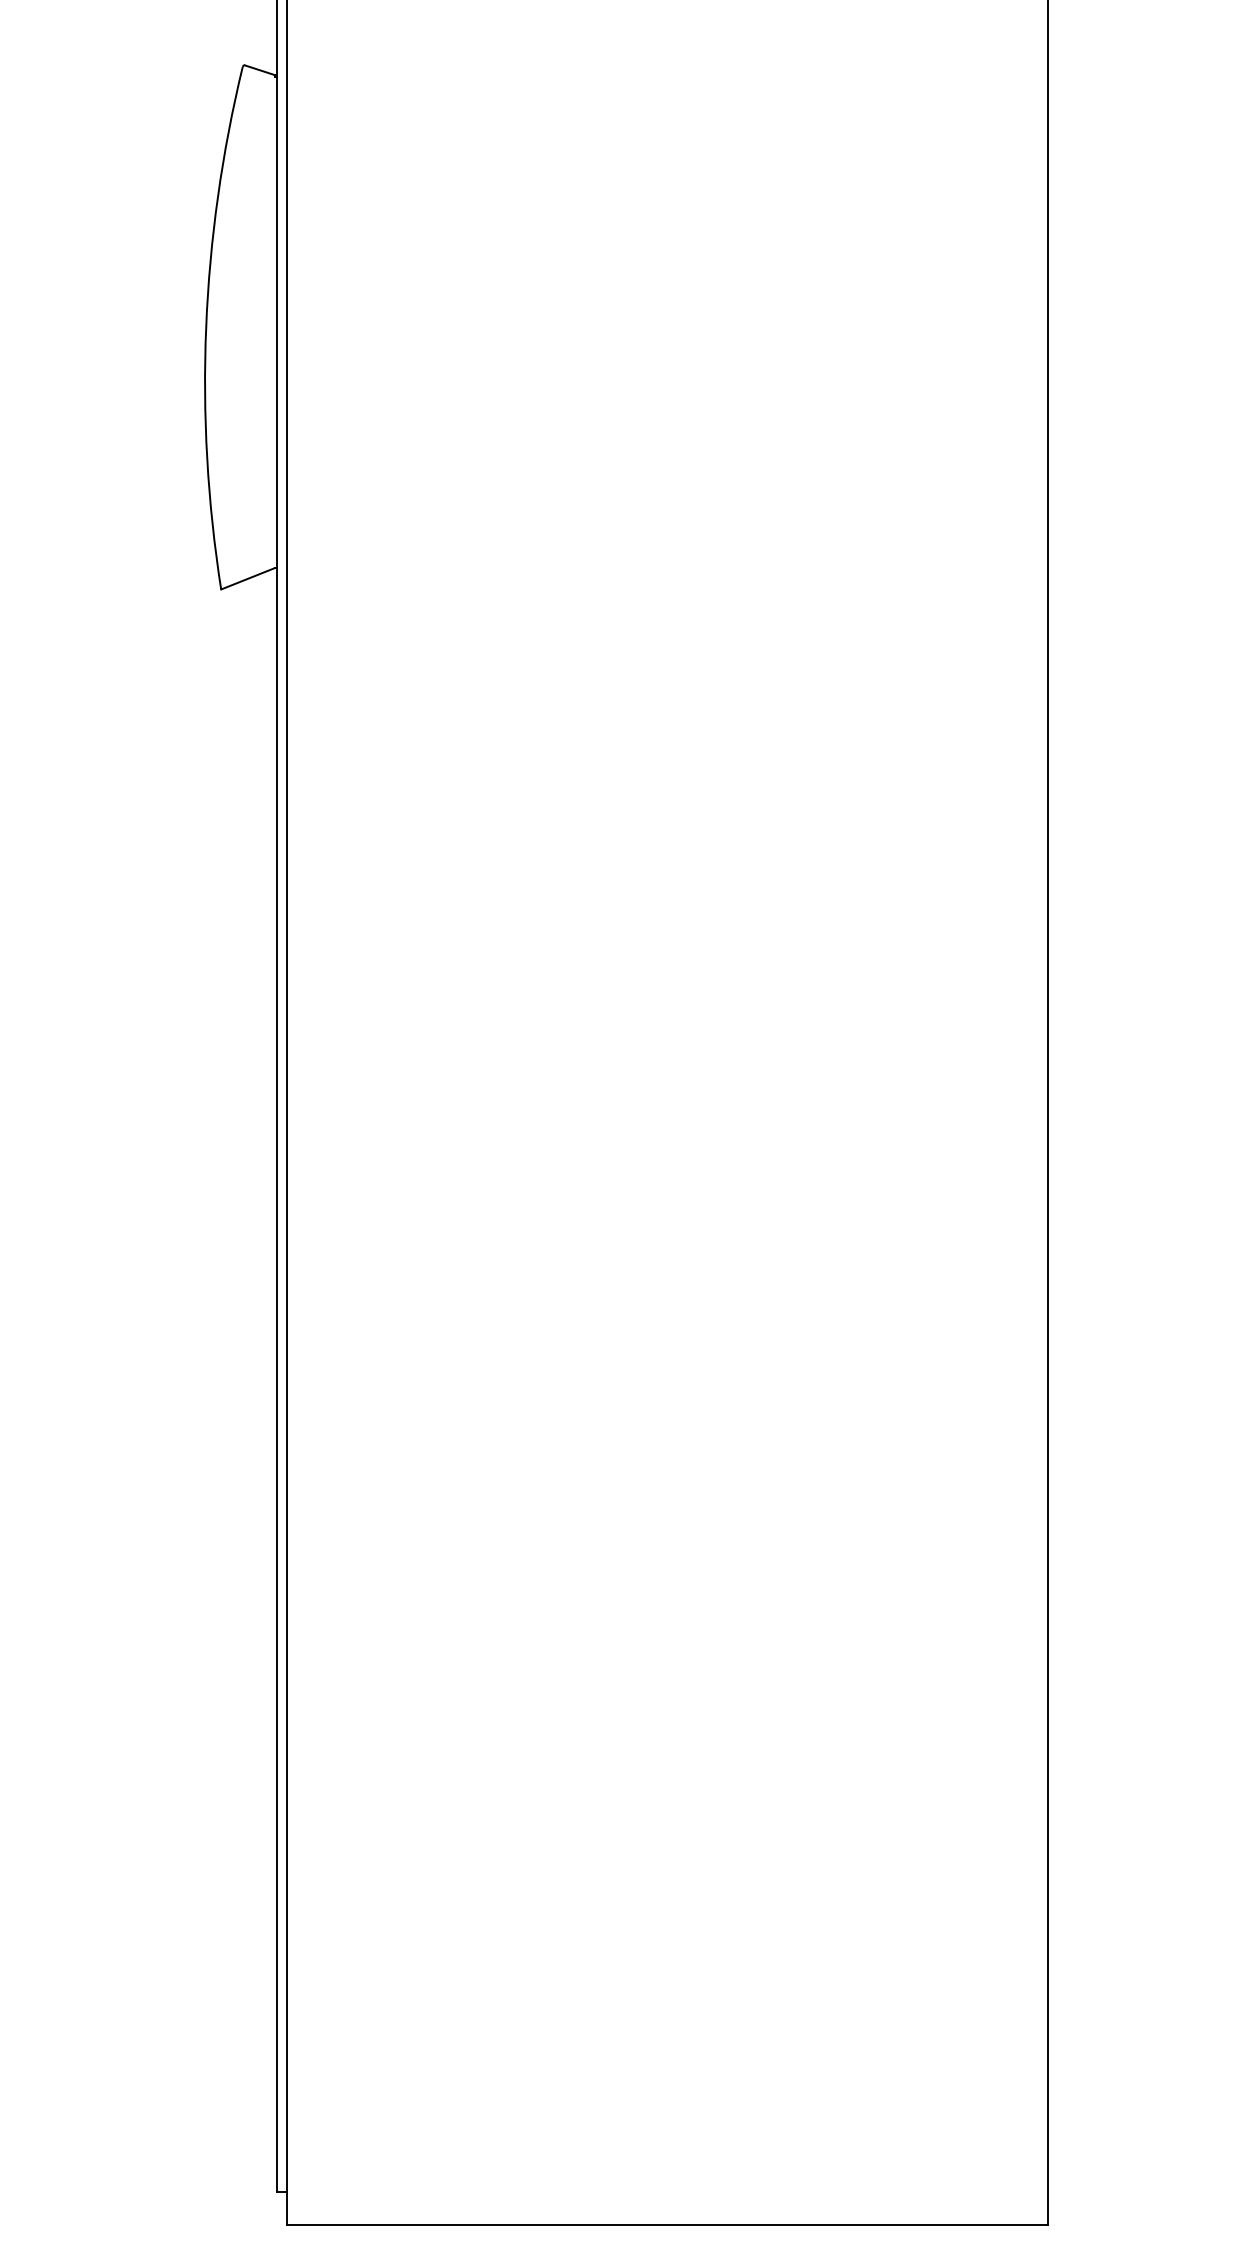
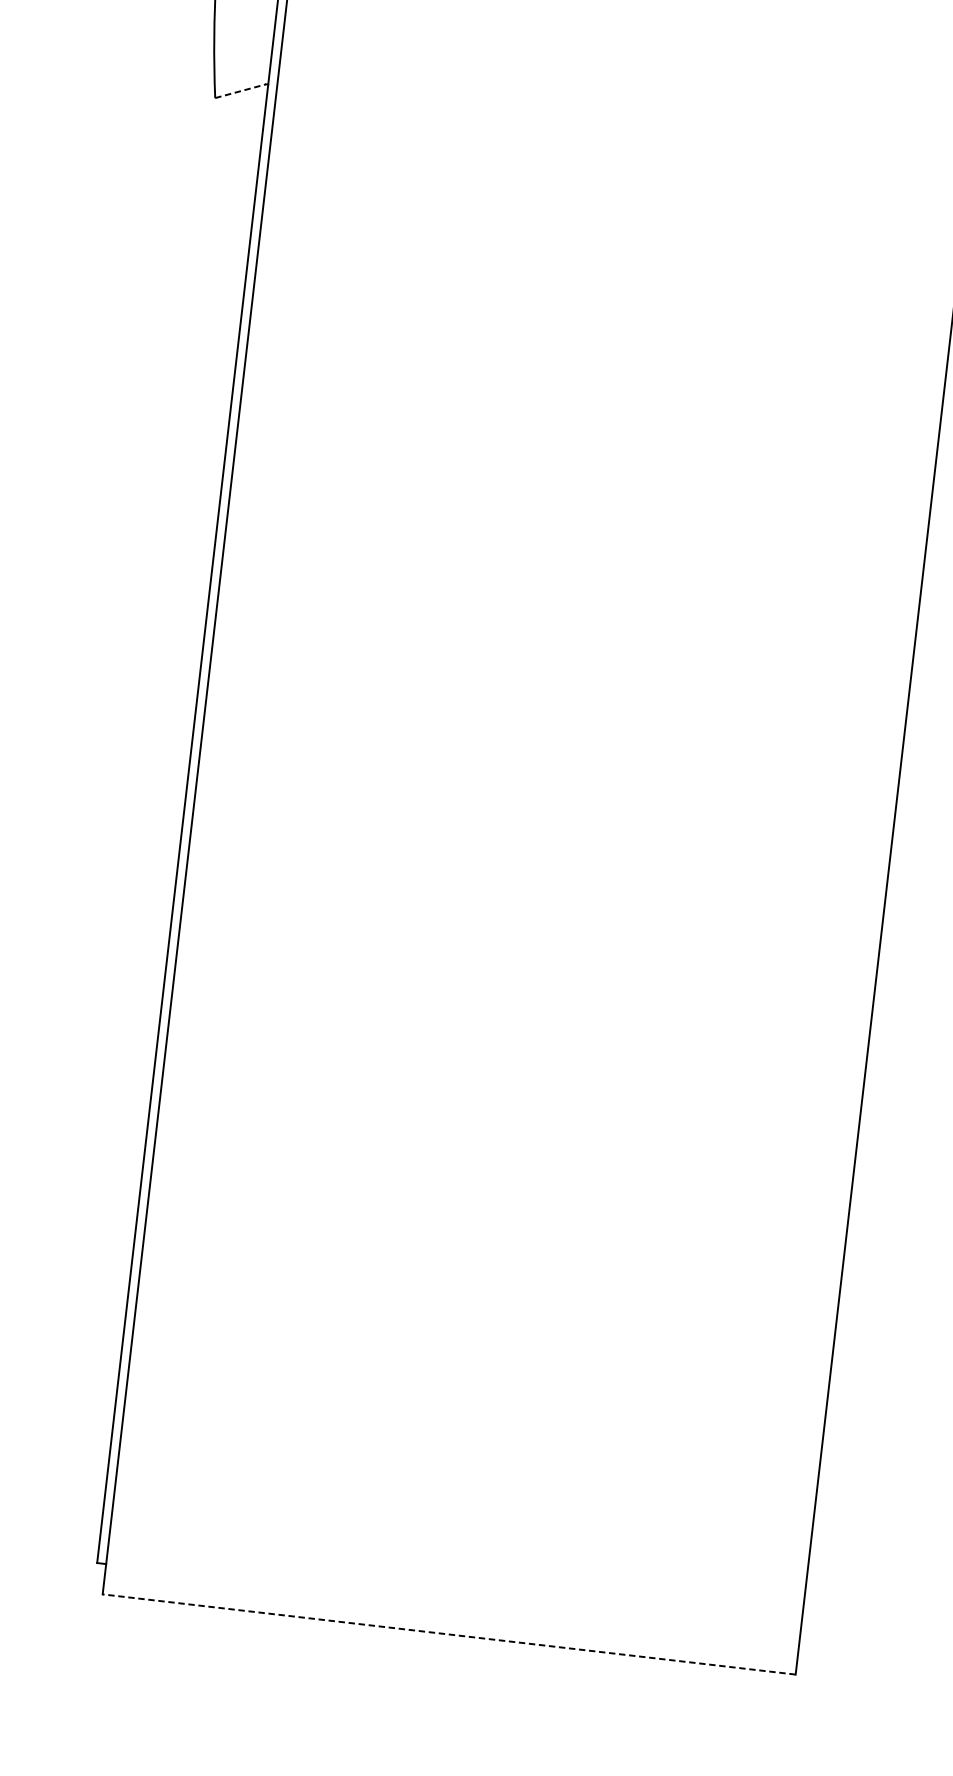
line: (247, 578) -> (240, 90), solid -> dashed
line: (667, 2225) -> (449, 1634), solid -> dashed

